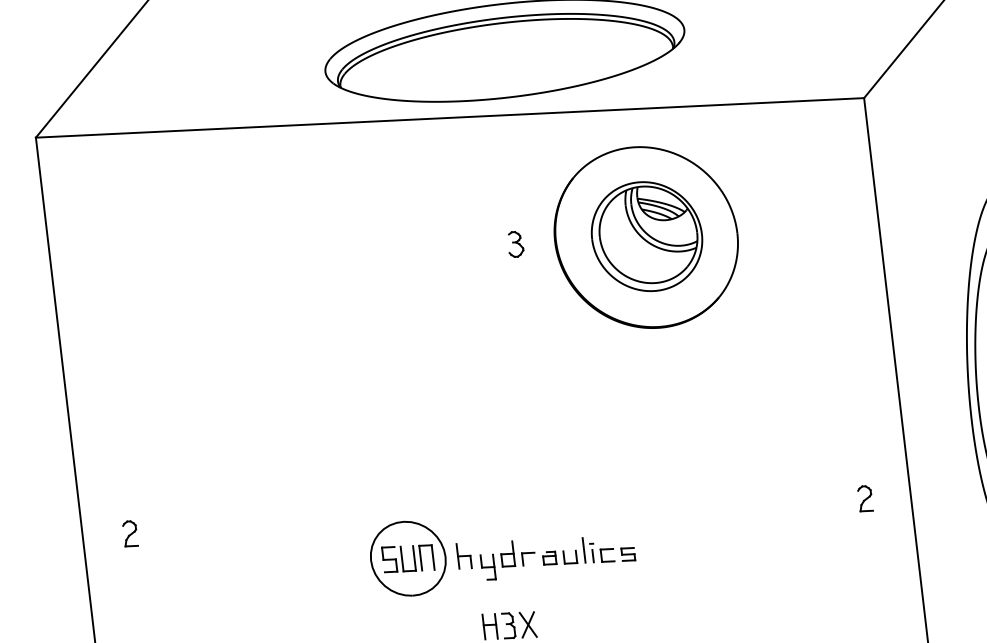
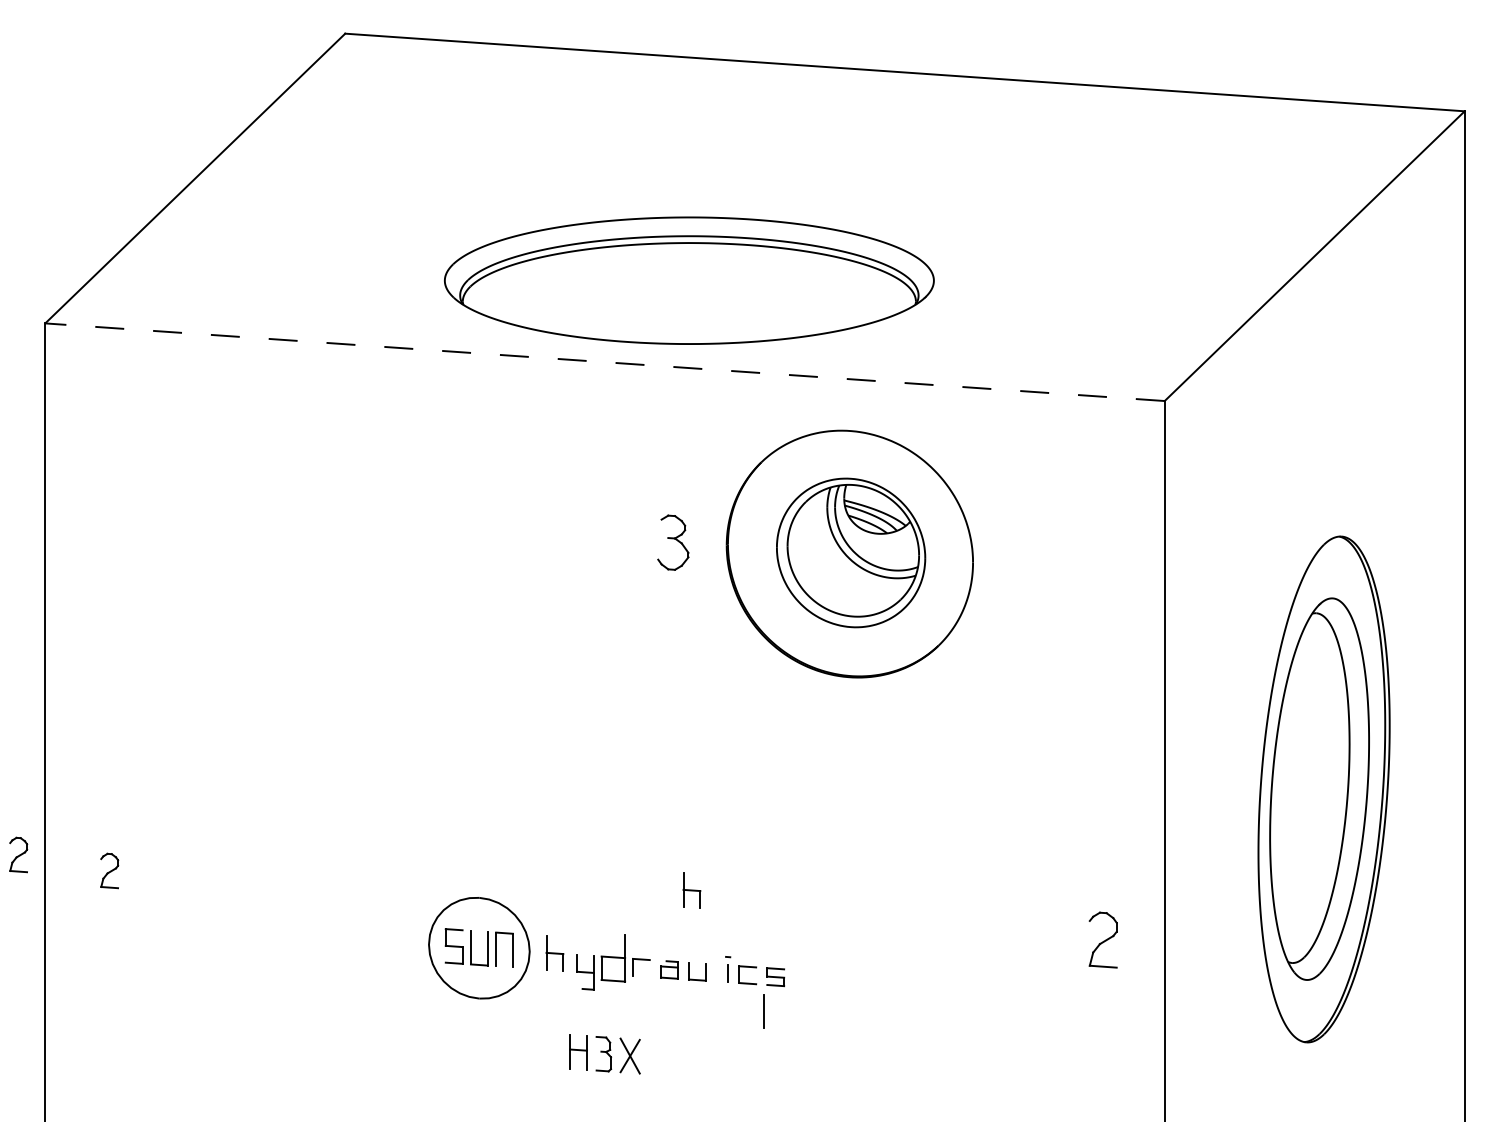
line: (449, 118) -> (604, 362), solid -> dashed
part: (515, 244) -> (672, 542), size x1.6
part: (559, 498) -> (691, 890), added
part: (864, 498) -> (1102, 939), size x1.6
part: (62, 529) -> (18, 854), added
line: (583, 550) -> (763, 1011), moved
part: (507, 554) -> (613, 957), size x1.4

